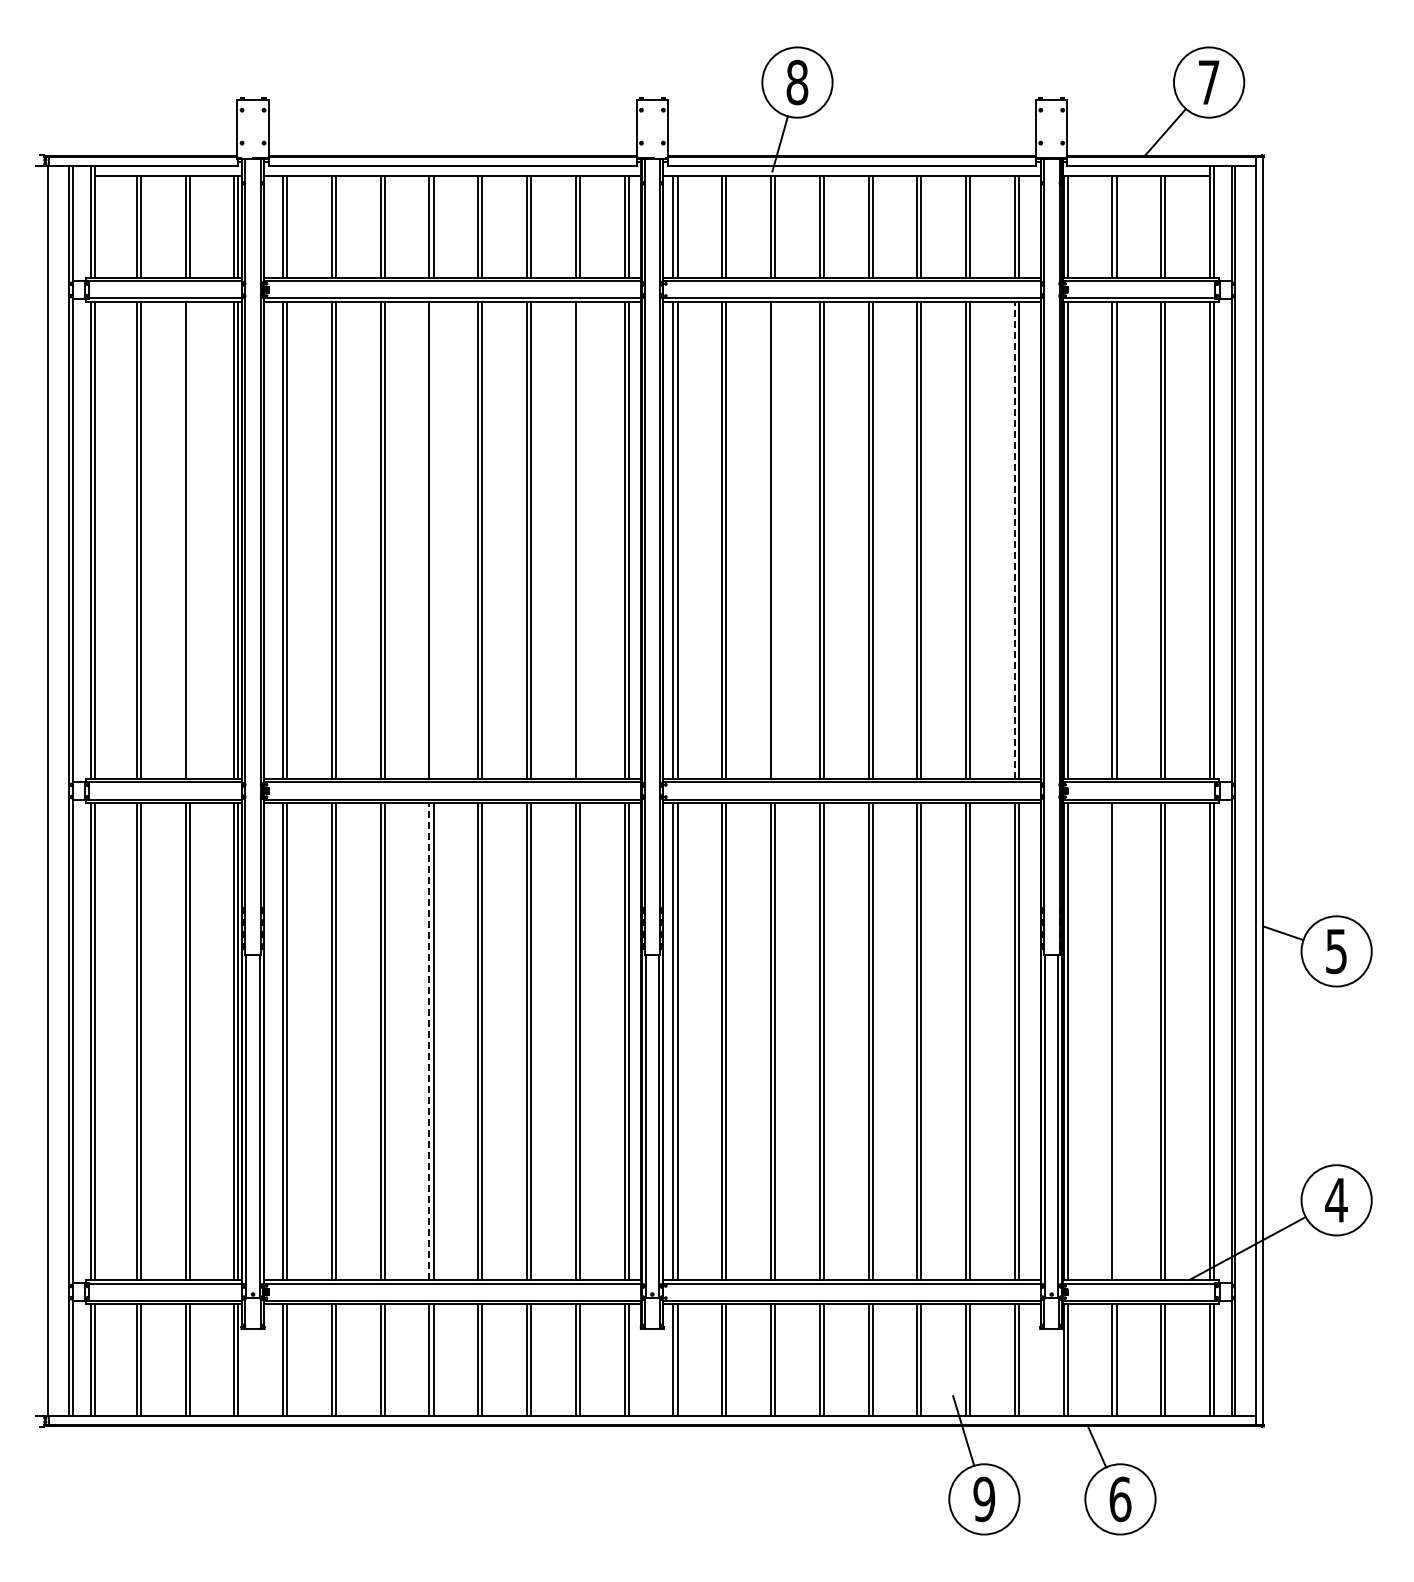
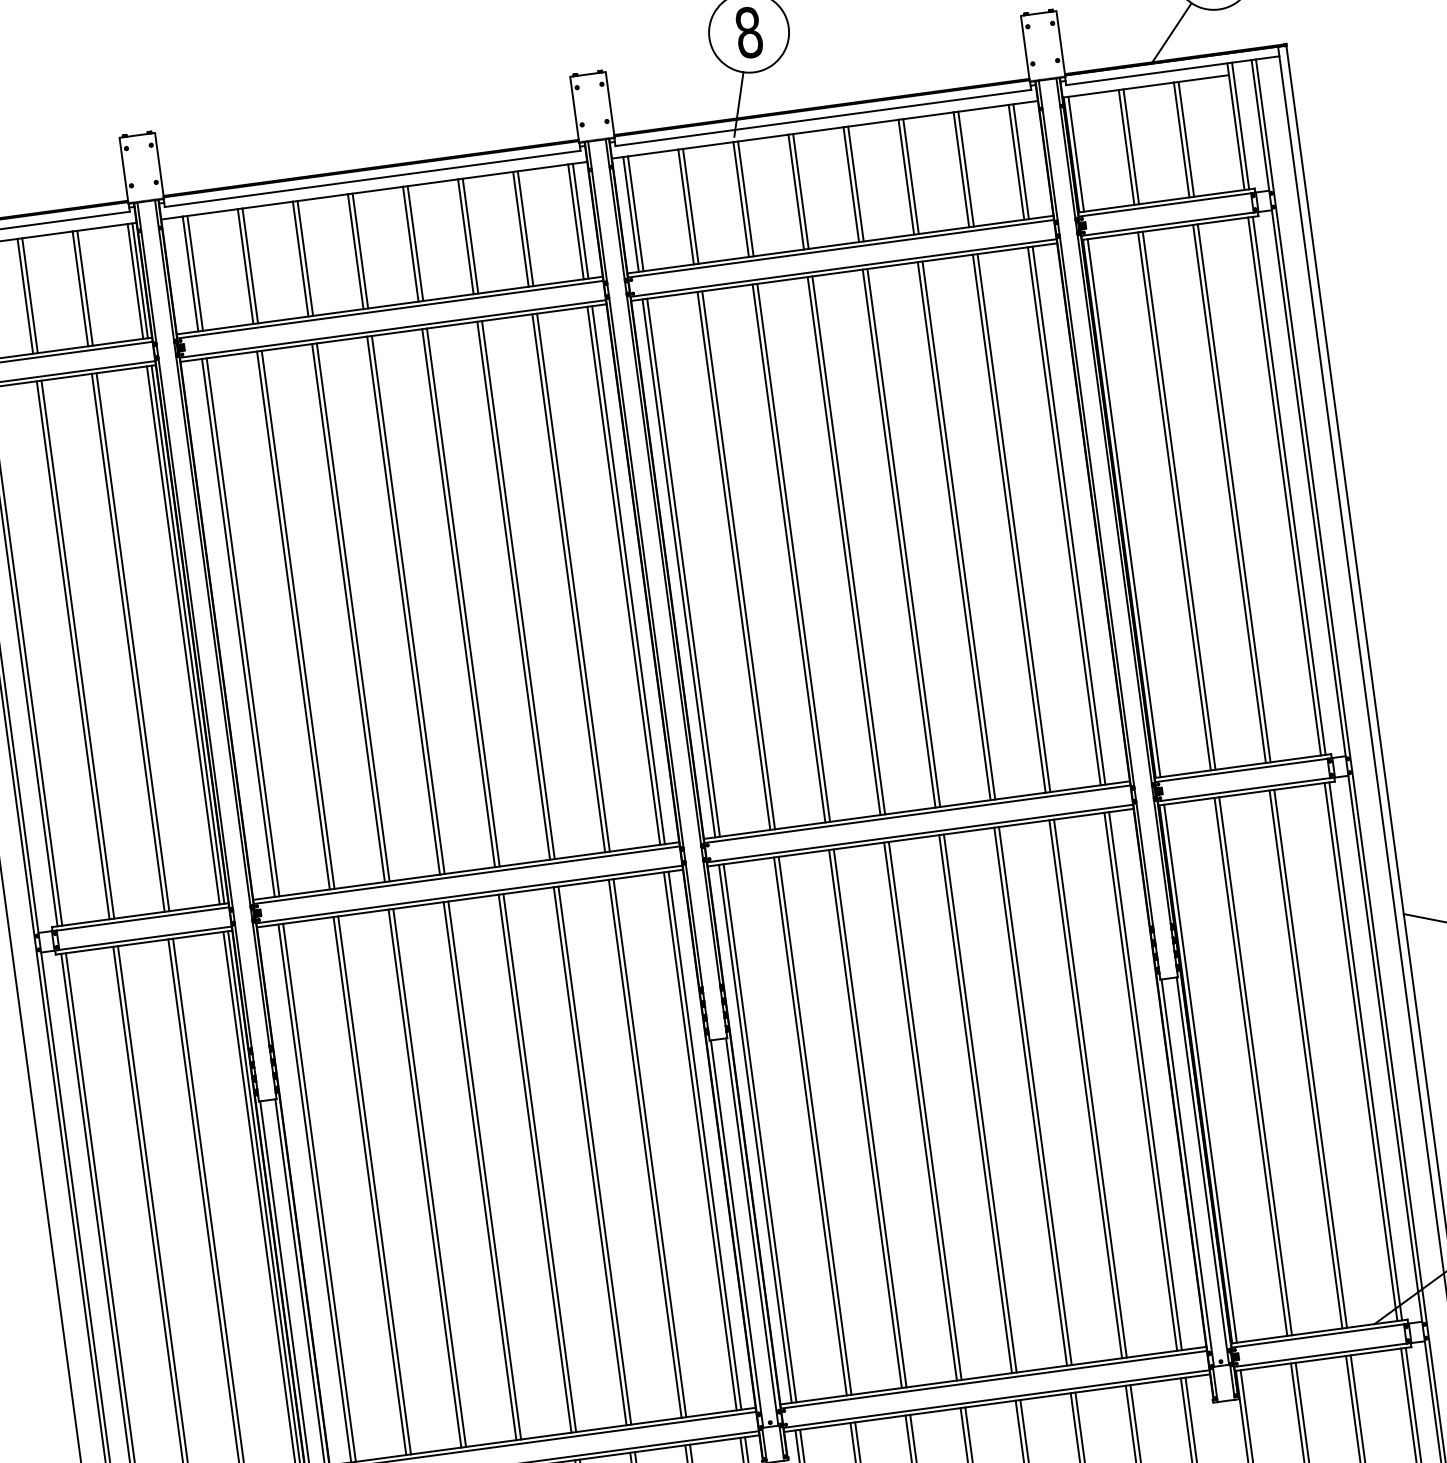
line: (1014, 539) -> (1063, 515), dashed -> solid
line: (189, 540) -> (132, 642), added
line: (433, 540) -> (408, 605), added
line: (579, 540) -> (572, 582), added
line: (775, 540) -> (794, 552), added
line: (429, 1041) -> (480, 1171), dashed -> solid
line: (1116, 1041) -> (1255, 1066), added

